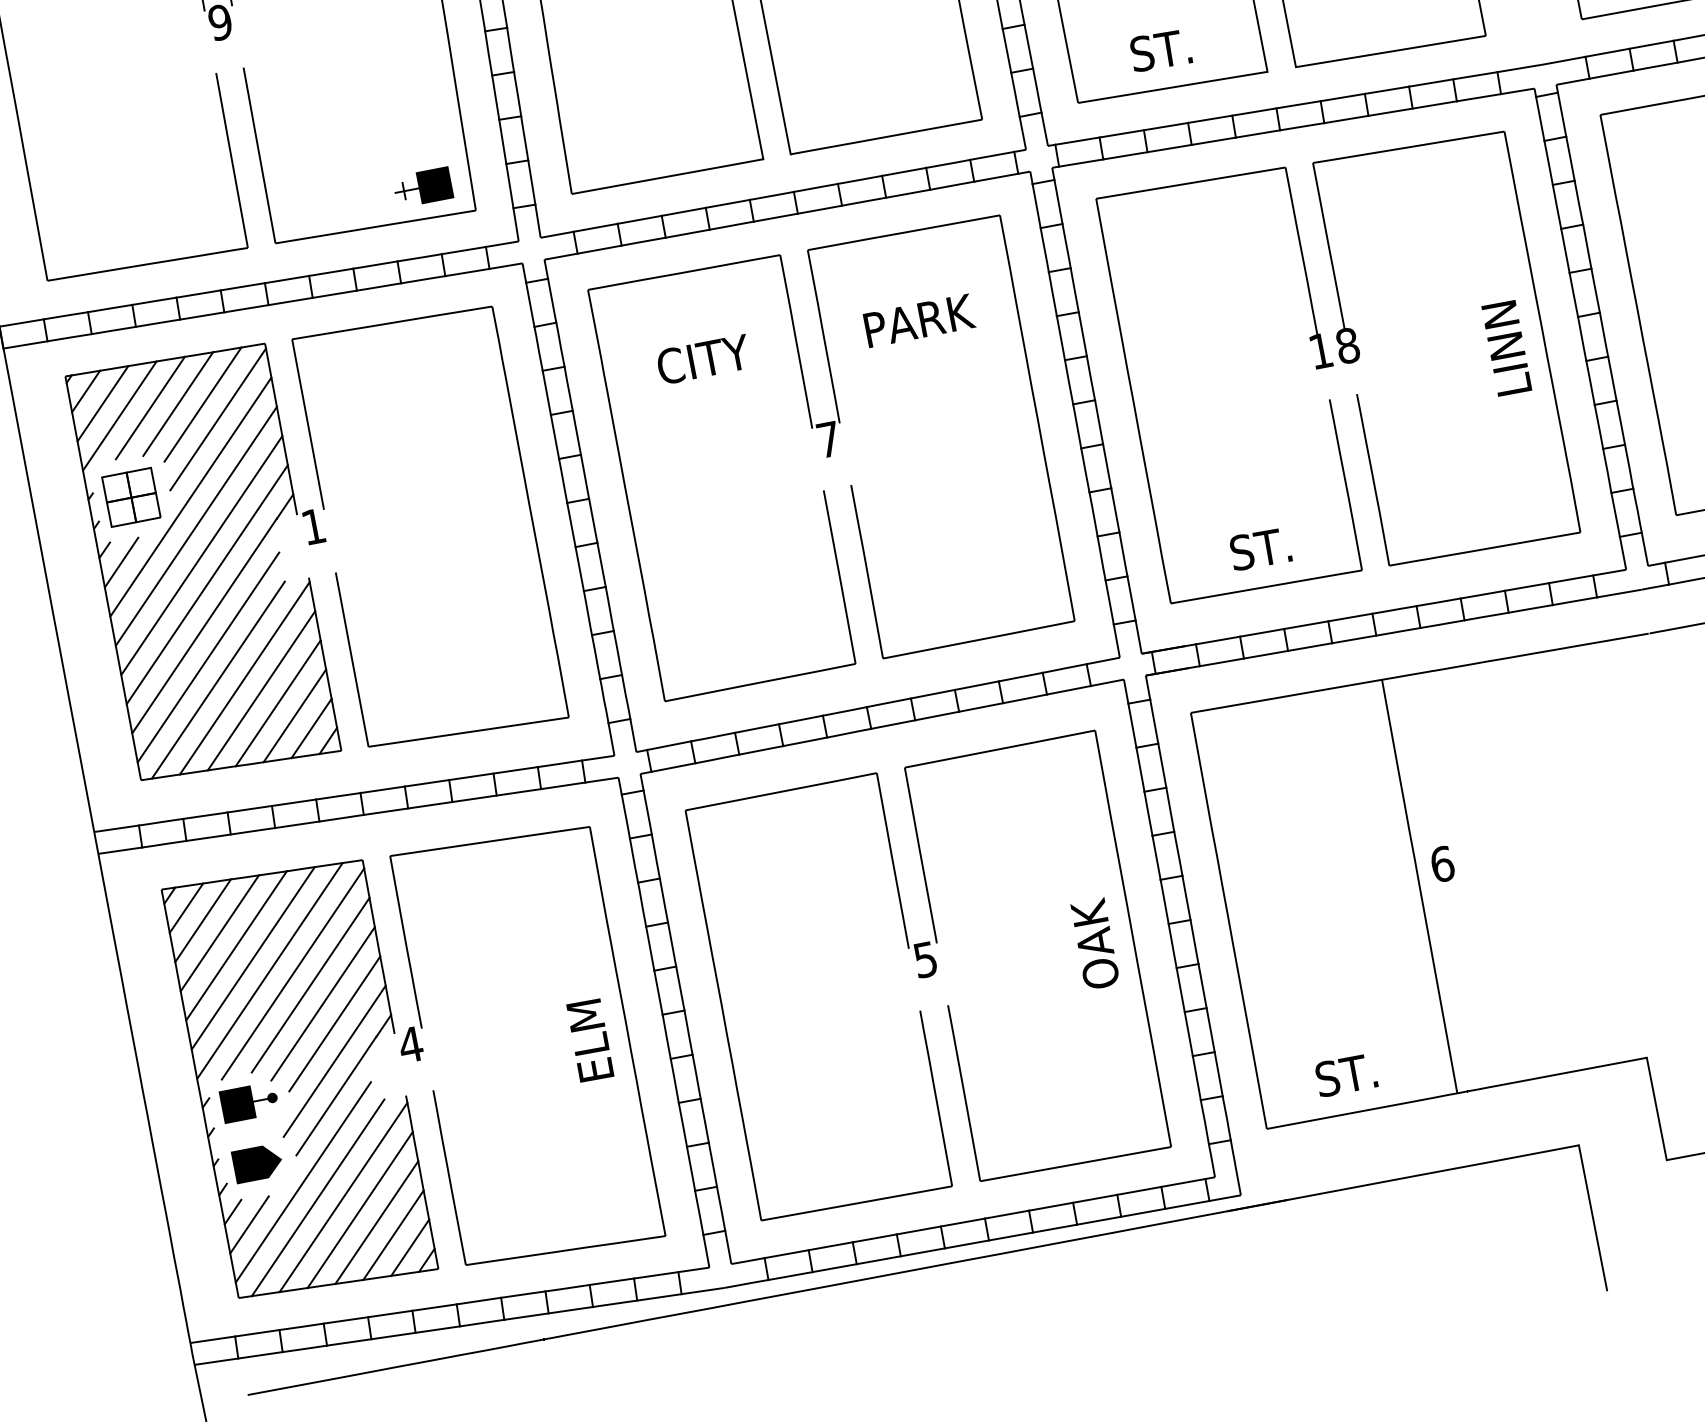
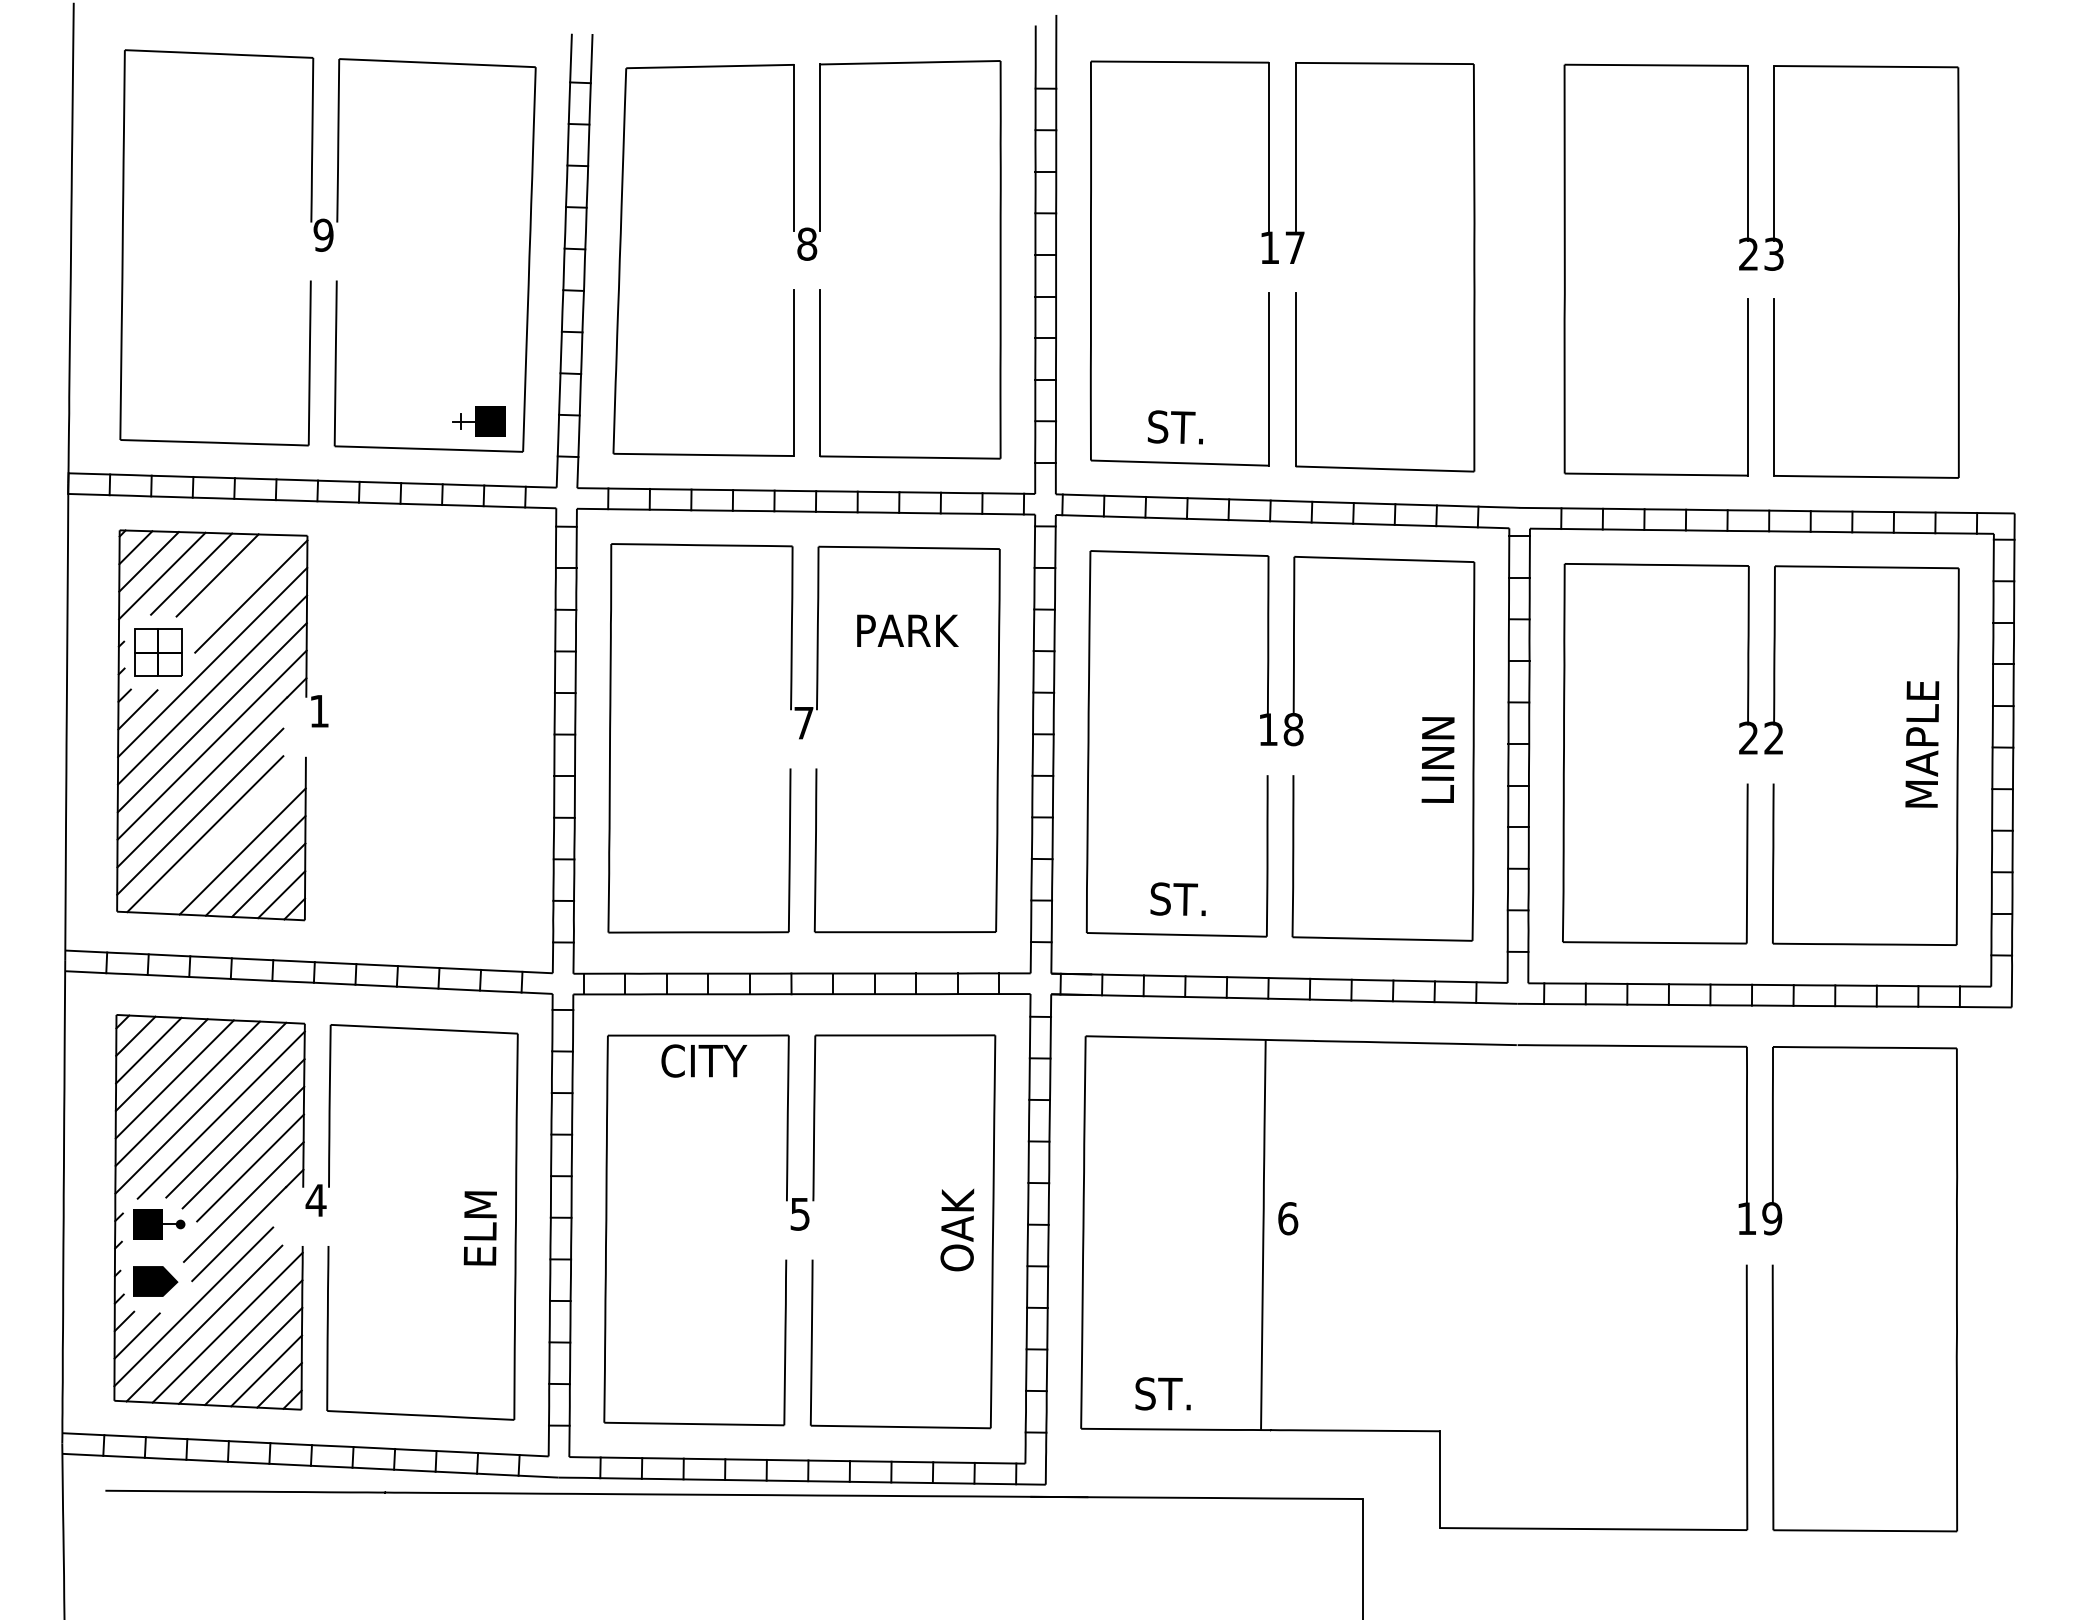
text: (703, 358) -> (704, 1060), moved
line: (202, 404) -> (239, 580), removed
part: (528, 509) -> (518, 733), removed
line: (244, 677) -> (229, 836), removed

